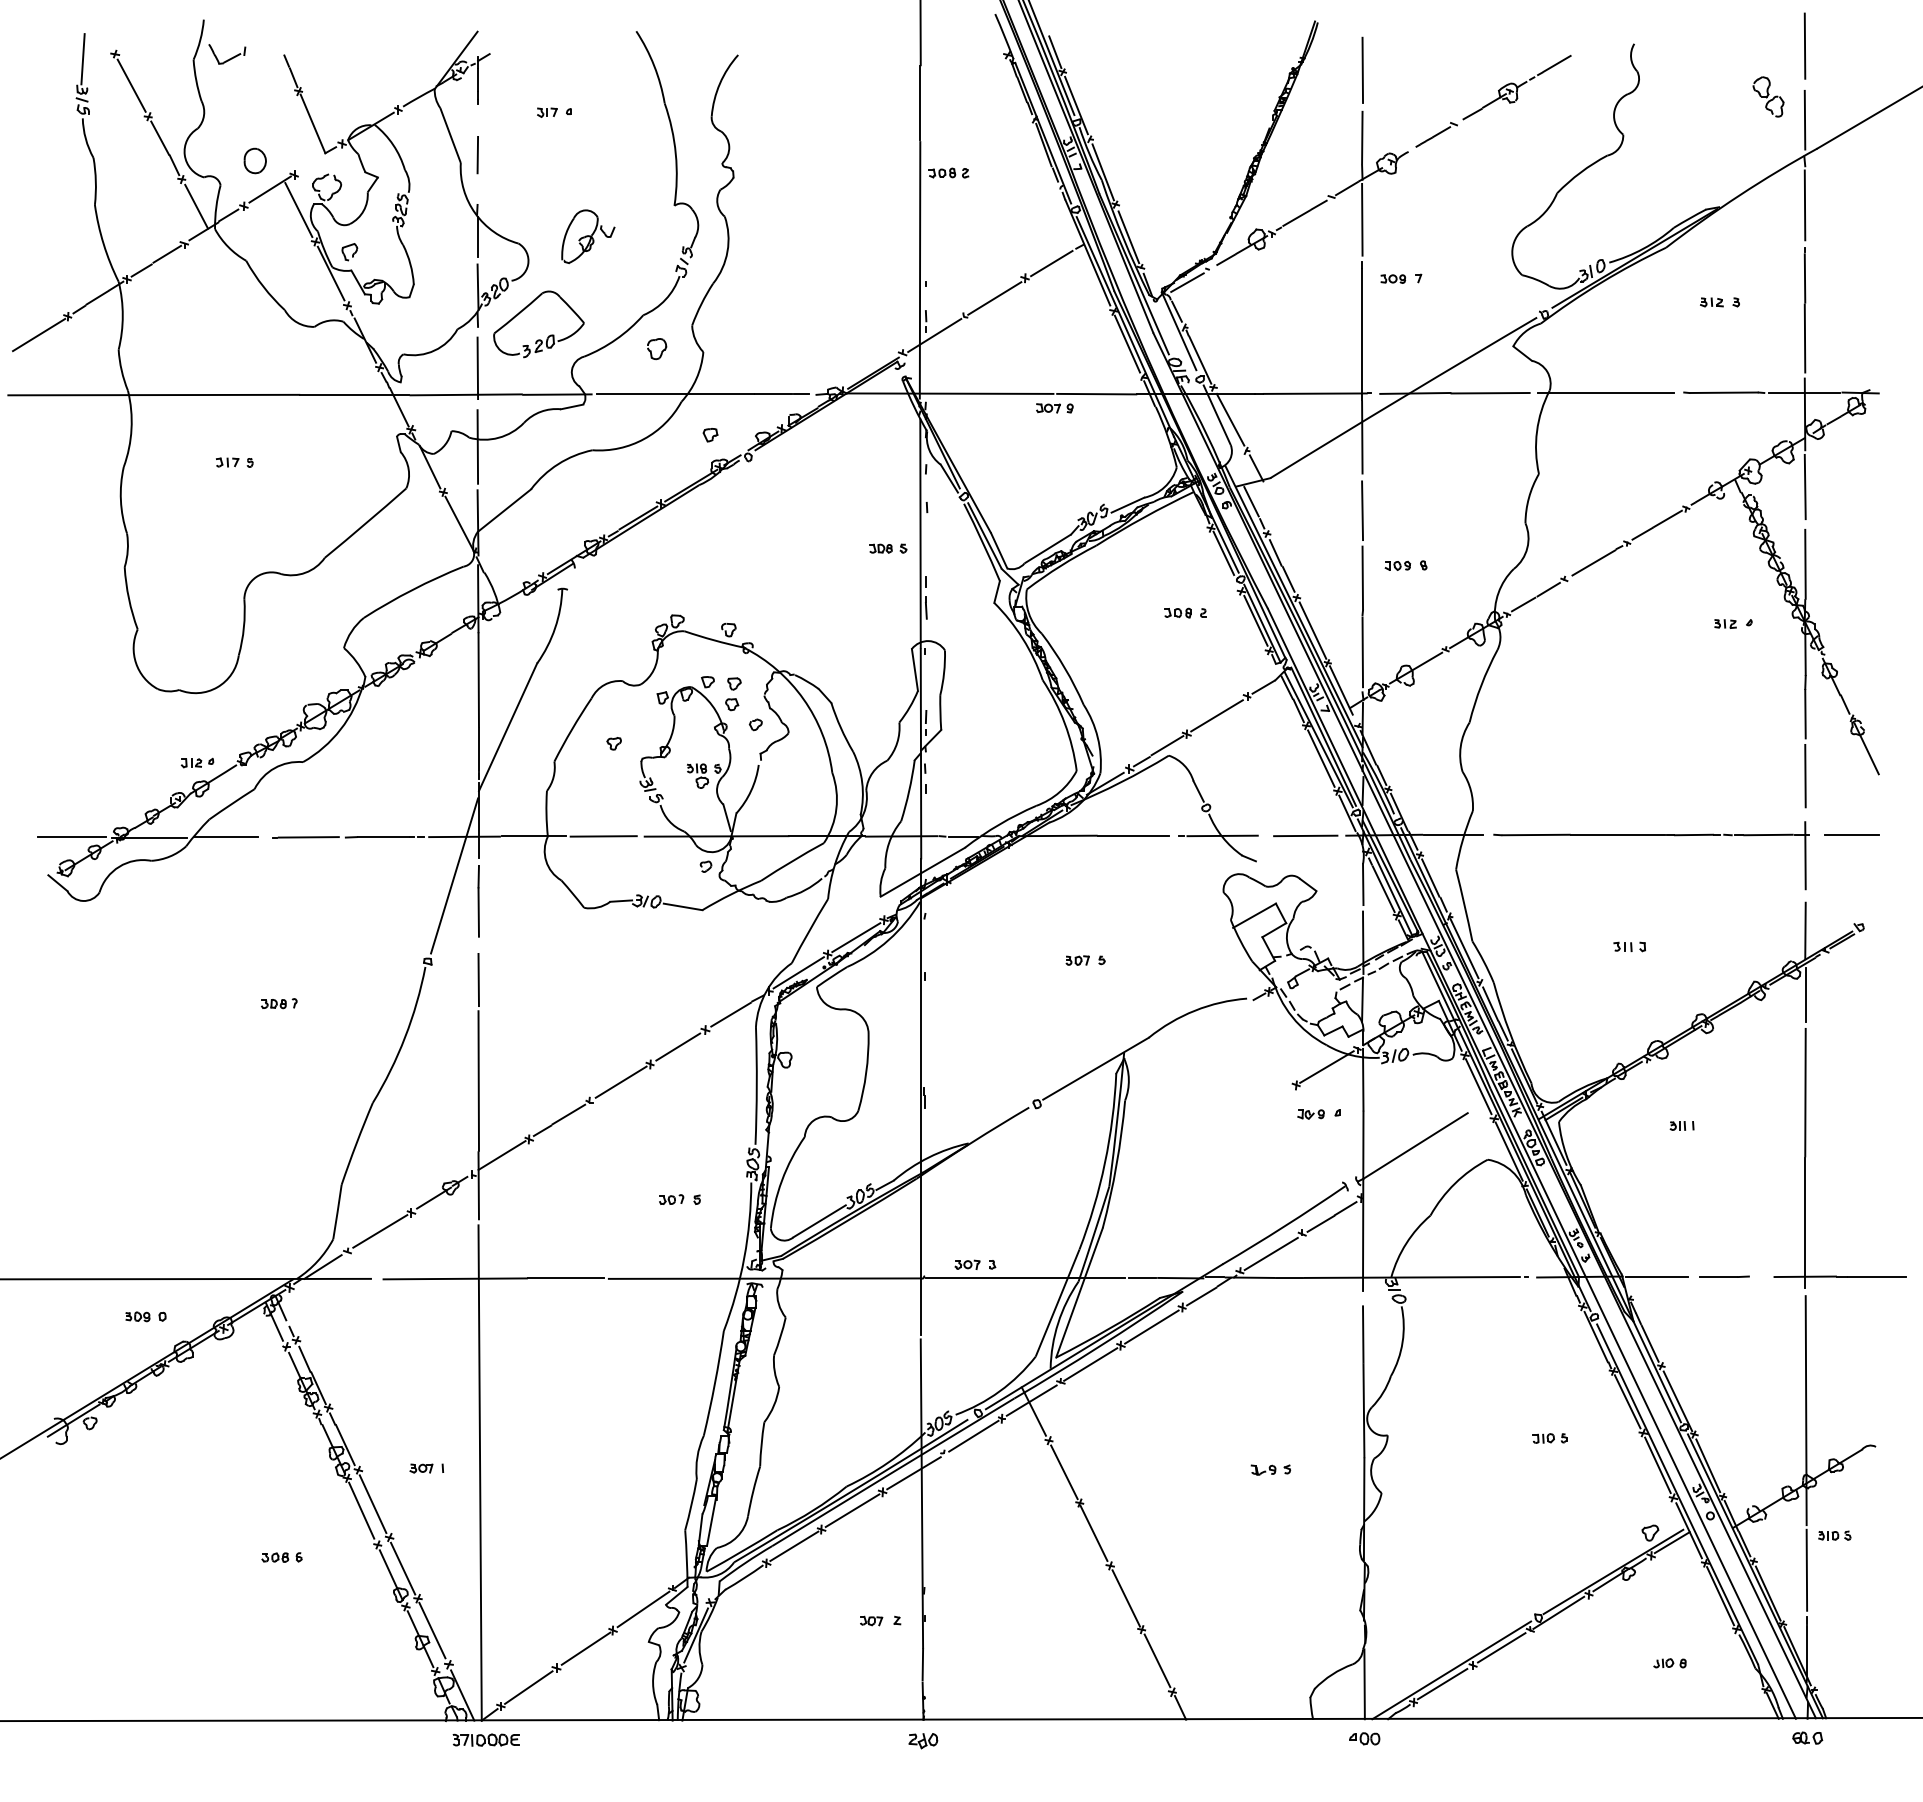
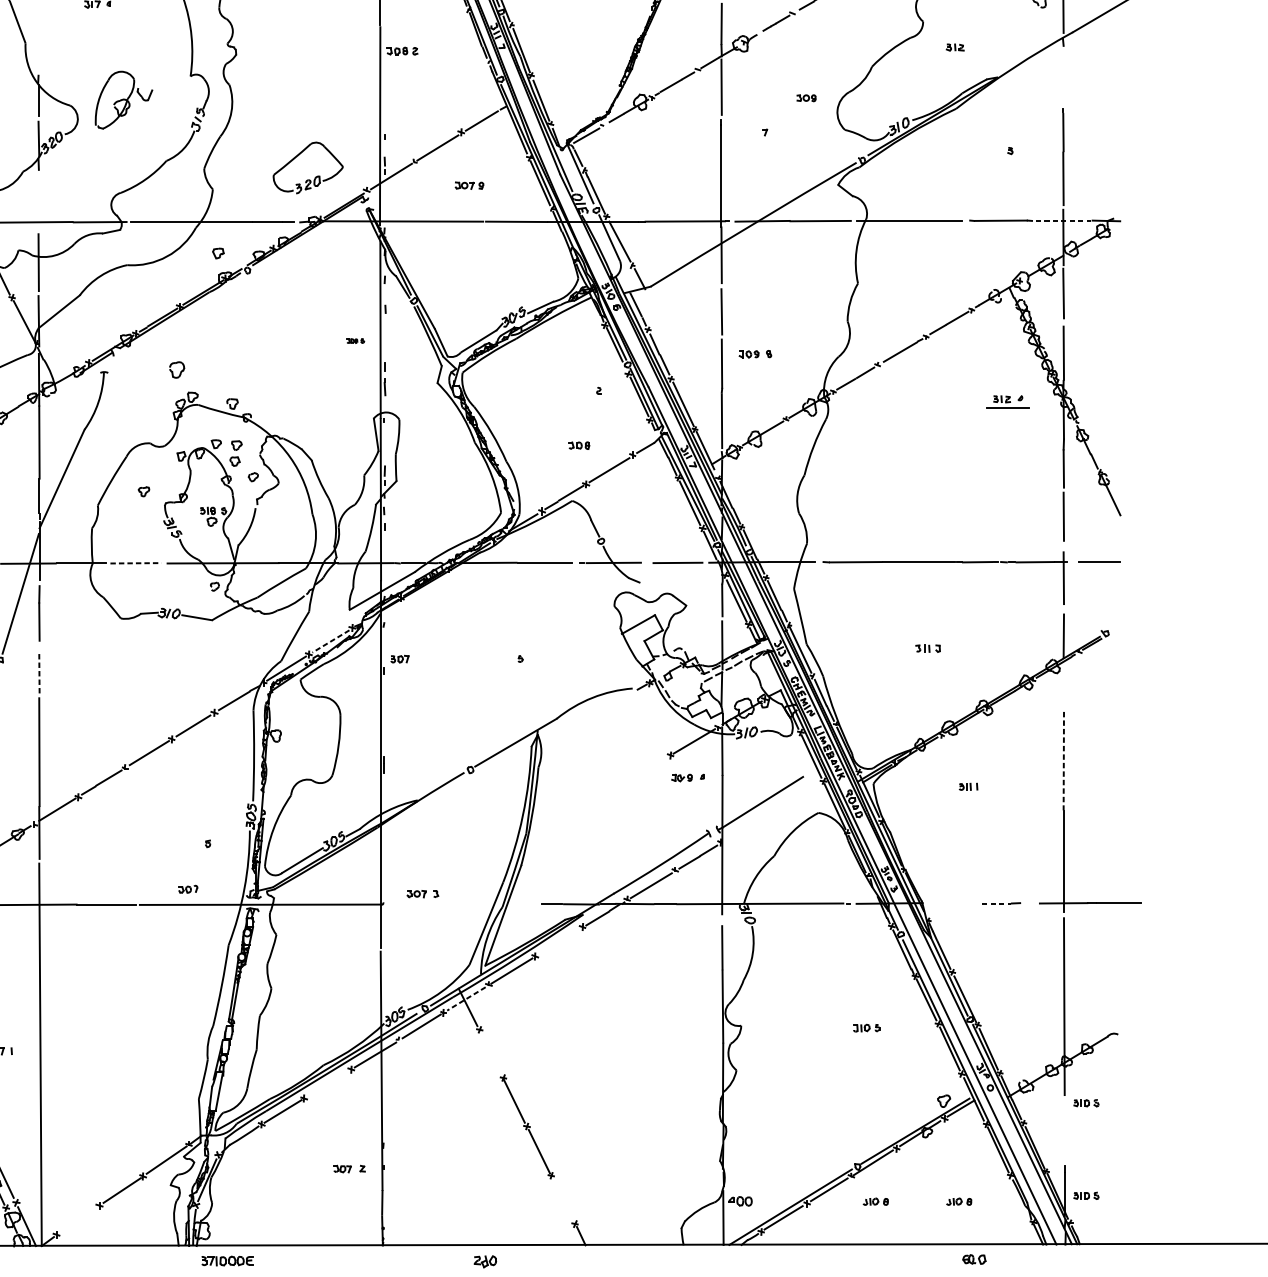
line: (477, 154) -> (38, 36), removed
line: (1804, 205) -> (1063, 76), removed
part: (588, 236) -> (124, 100), size x1.4
part: (1392, 278) -> (805, 97), moved
part: (1711, 302) -> (954, 47), moved
part: (548, 335) -> (315, 176), moved
part: (657, 349) -> (177, 370), moved
line: (477, 368) -> (38, 202), removed
line: (1804, 392) -> (1063, 220), solid -> dashed
part: (1054, 408) -> (469, 185), moved
part: (888, 548) -> (355, 341), size x0.6
part: (1177, 612) -> (578, 445), moved
line: (1732, 634) -> (1007, 407), added
line: (604, 836) -> (136, 563), solid -> dashed
line: (856, 937) -> (331, 641), solid -> dashed
part: (1077, 960) -> (399, 659), moved
line: (478, 980) -> (39, 674), solid -> dashed
line: (1805, 995) -> (1063, 686), removed
line: (1805, 1092) -> (1063, 761), solid -> dashed
part: (671, 1199) -> (188, 889), moved
line: (1656, 1276) -> (948, 903), removed
line: (1024, 1277) -> (460, 903), removed
line: (1718, 1277) -> (996, 903), solid -> dashed
line: (1151, 1326) -> (558, 941), removed
line: (1031, 1400) -> (466, 998), solid -> dashed
part: (1270, 1469) -> (650, 1052), removed
line: (1064, 1472) -> (491, 1054), removed
line: (852, 1510) -> (328, 1083), removed
line: (1806, 1569) -> (1064, 1129), removed
part: (1834, 1655) -> (1086, 1195), added
line: (1157, 1660) -> (563, 1199), removed
part: (1561, 1663) -> (875, 1201), added
line: (528, 1687) -> (77, 1220), removed
part: (1807, 1737) -> (974, 1259), moved
part: (1364, 1738) -> (740, 1201), moved
part: (485, 1739) -> (226, 1260), moved
part: (923, 1741) -> (485, 1262), moved

